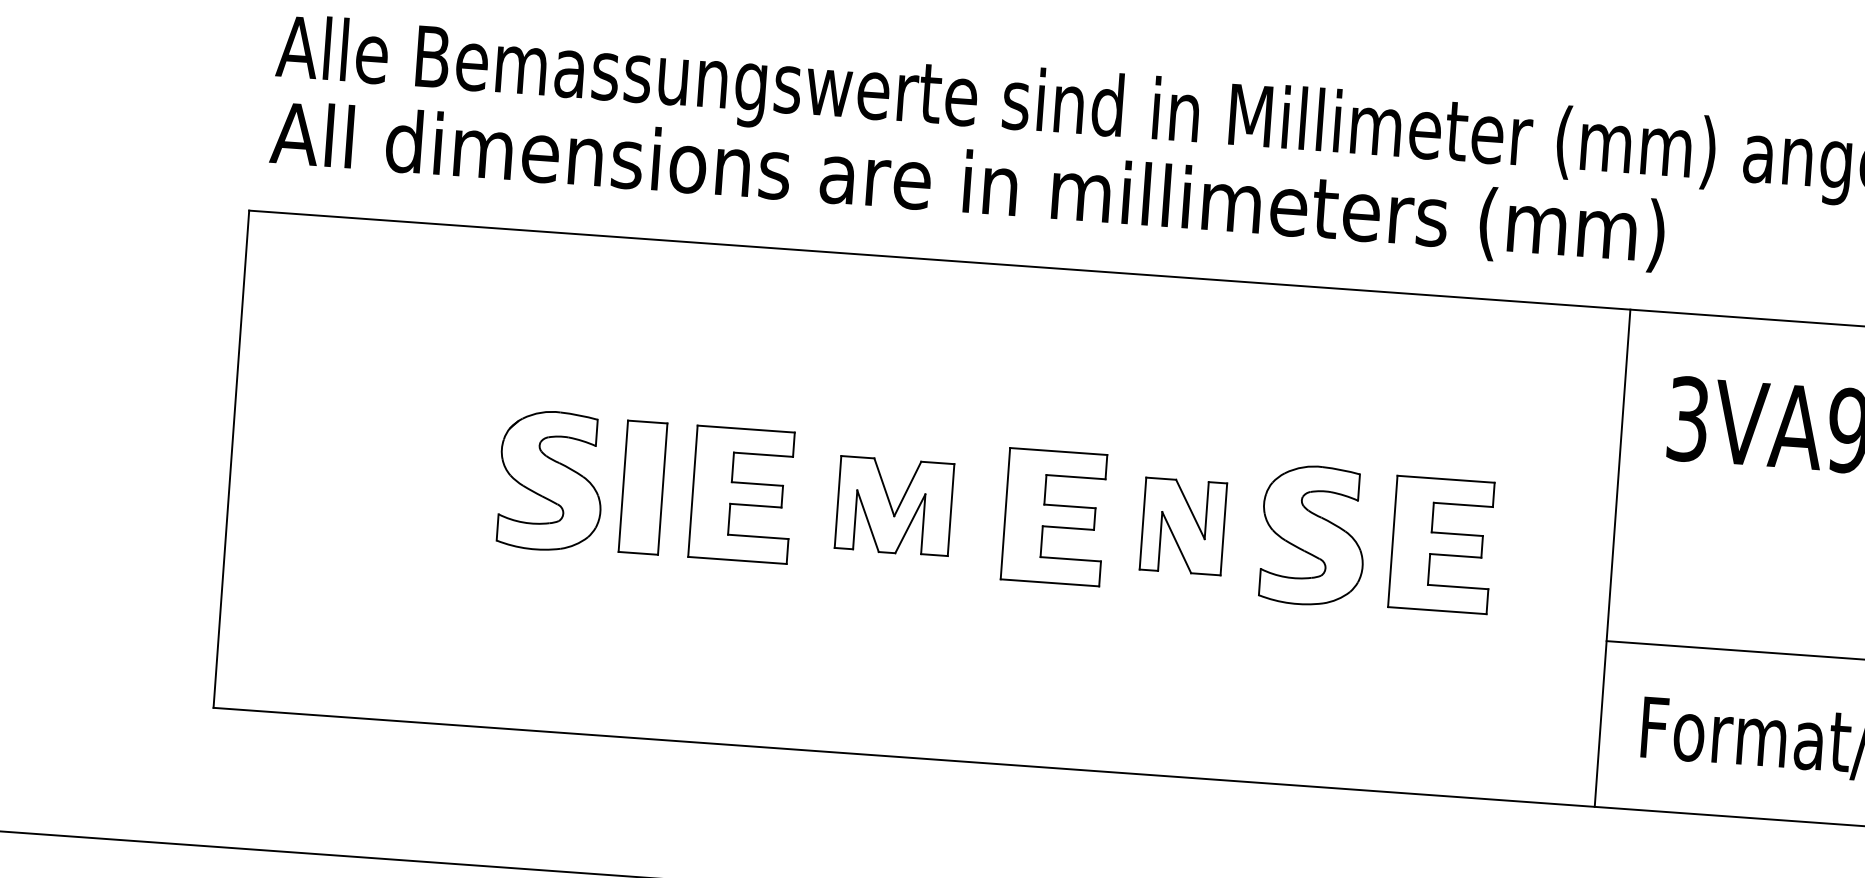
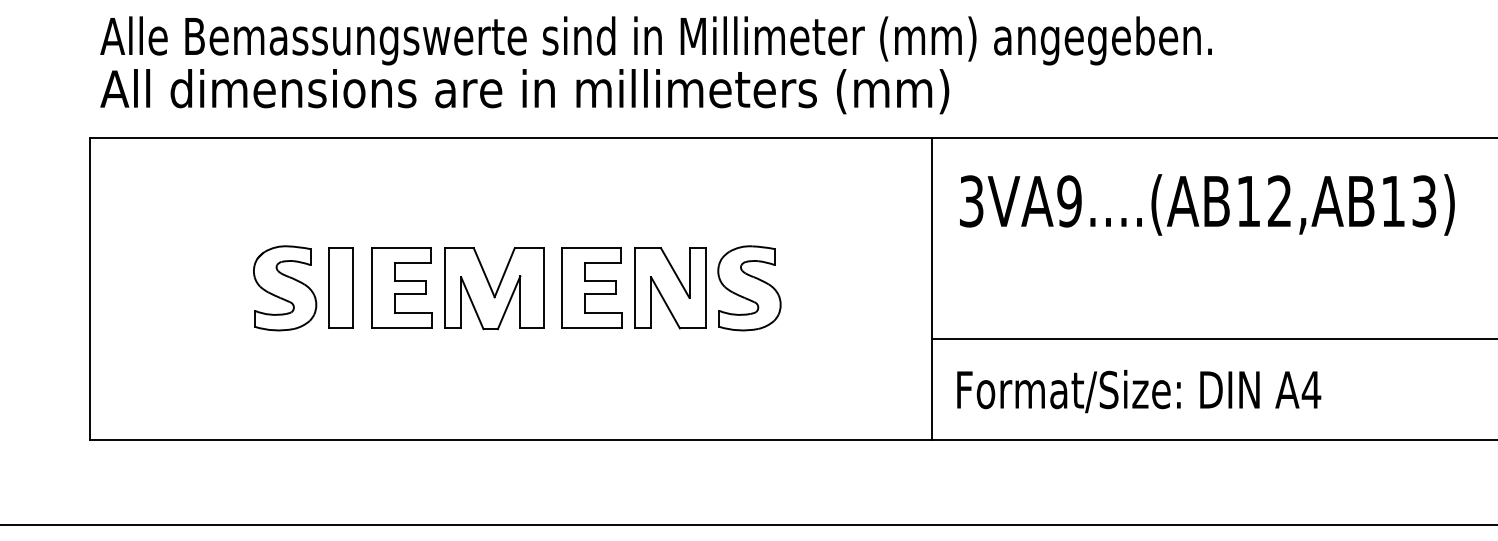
part: (894, 505) -> (494, 288), size x1.43
part: (1183, 526) -> (670, 288), size x1.43
part: (1441, 543) -> (827, 287), removed

